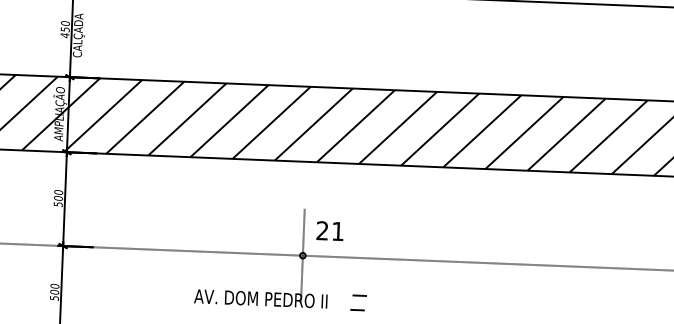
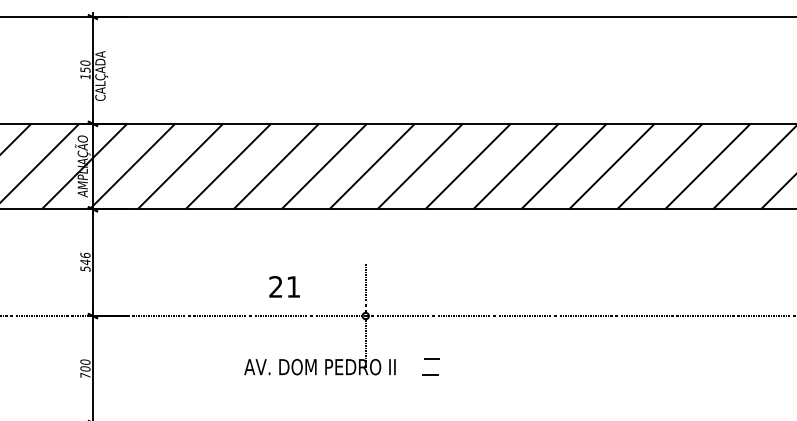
text: (65, 35) -> (85, 76), 450 -> 150
text: (58, 195) -> (85, 258), 500 -> 546
text: (330, 230) -> (284, 286), moved
text: (54, 298) -> (85, 375), 500 -> 700

